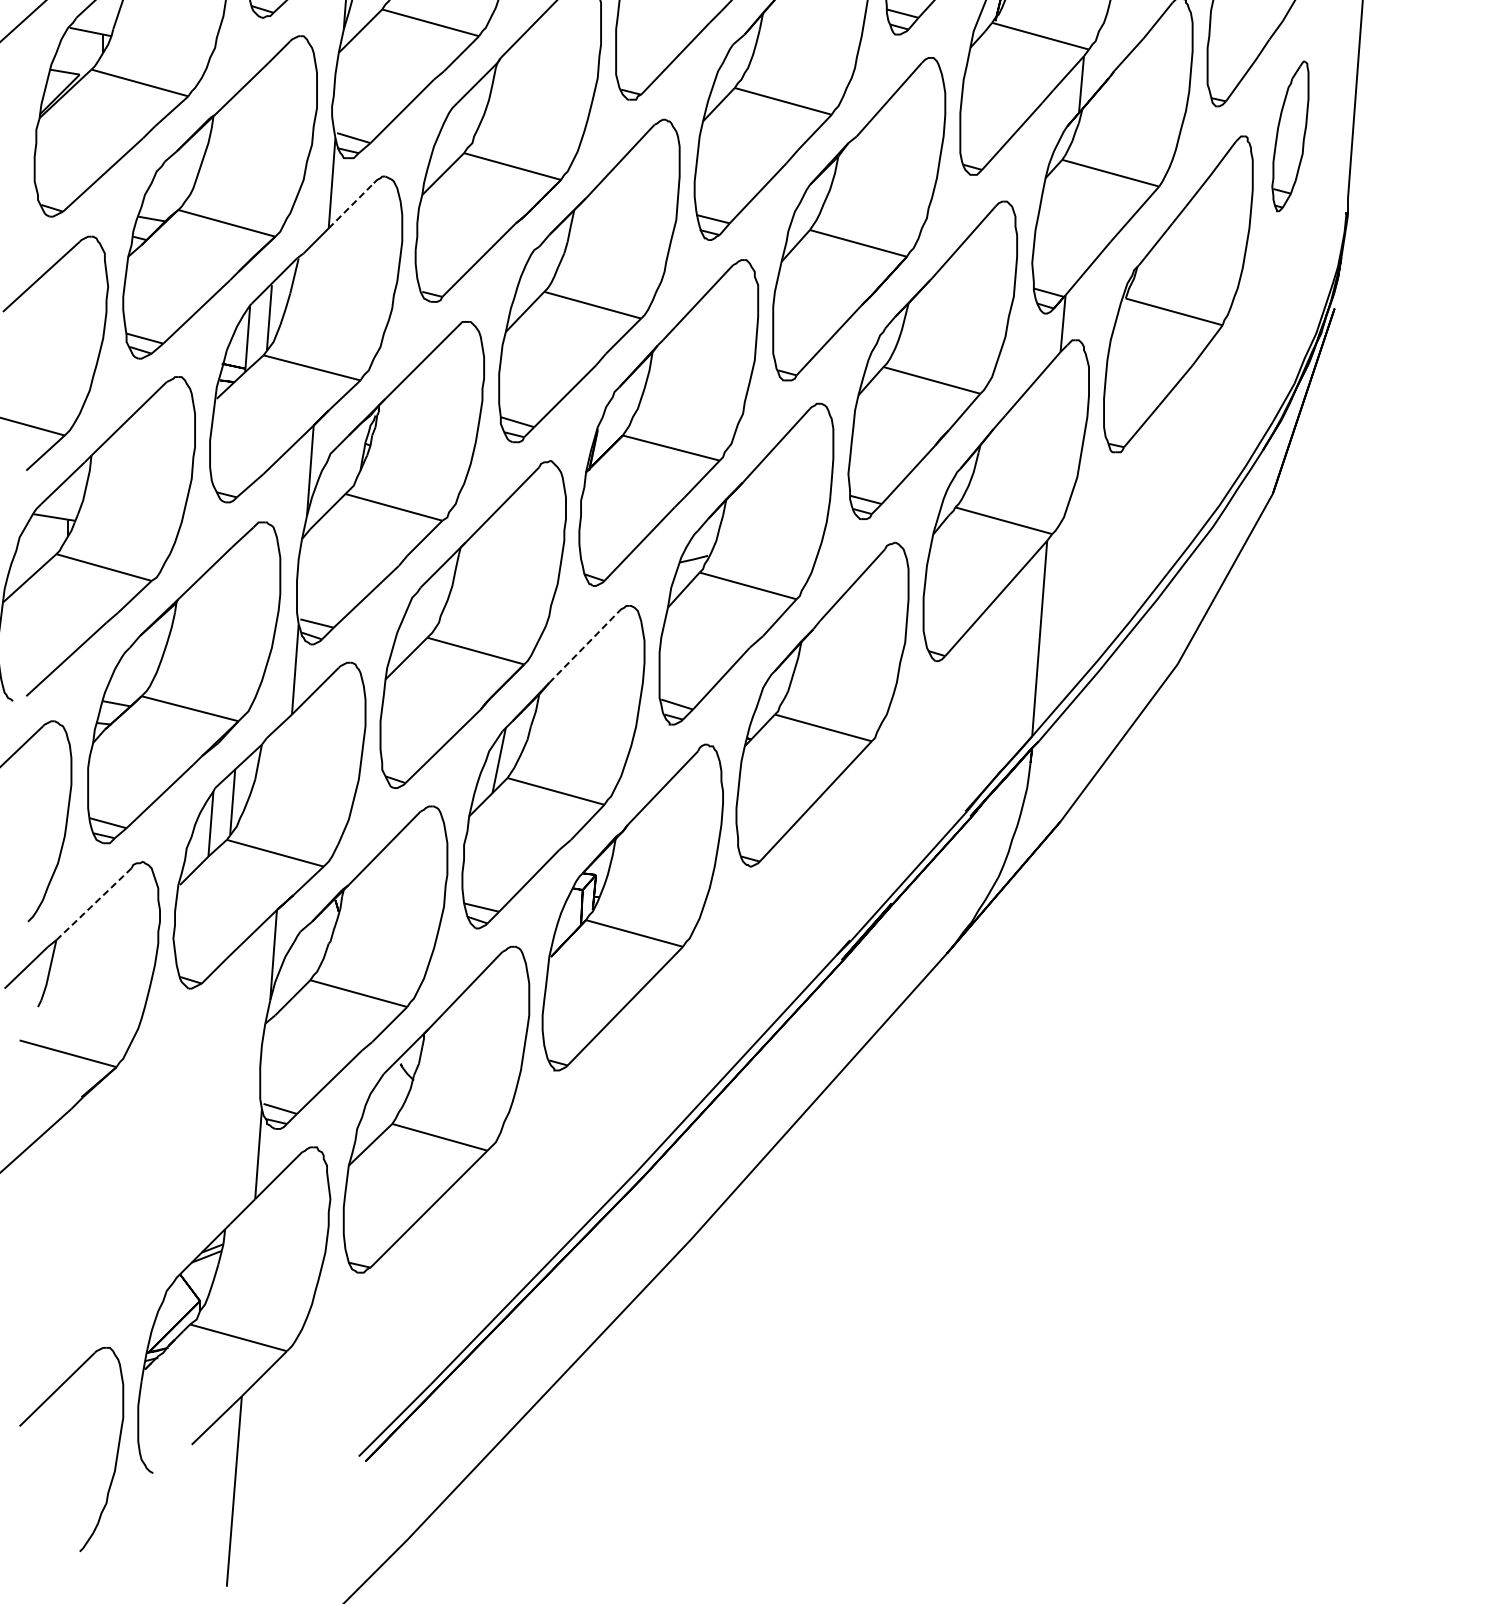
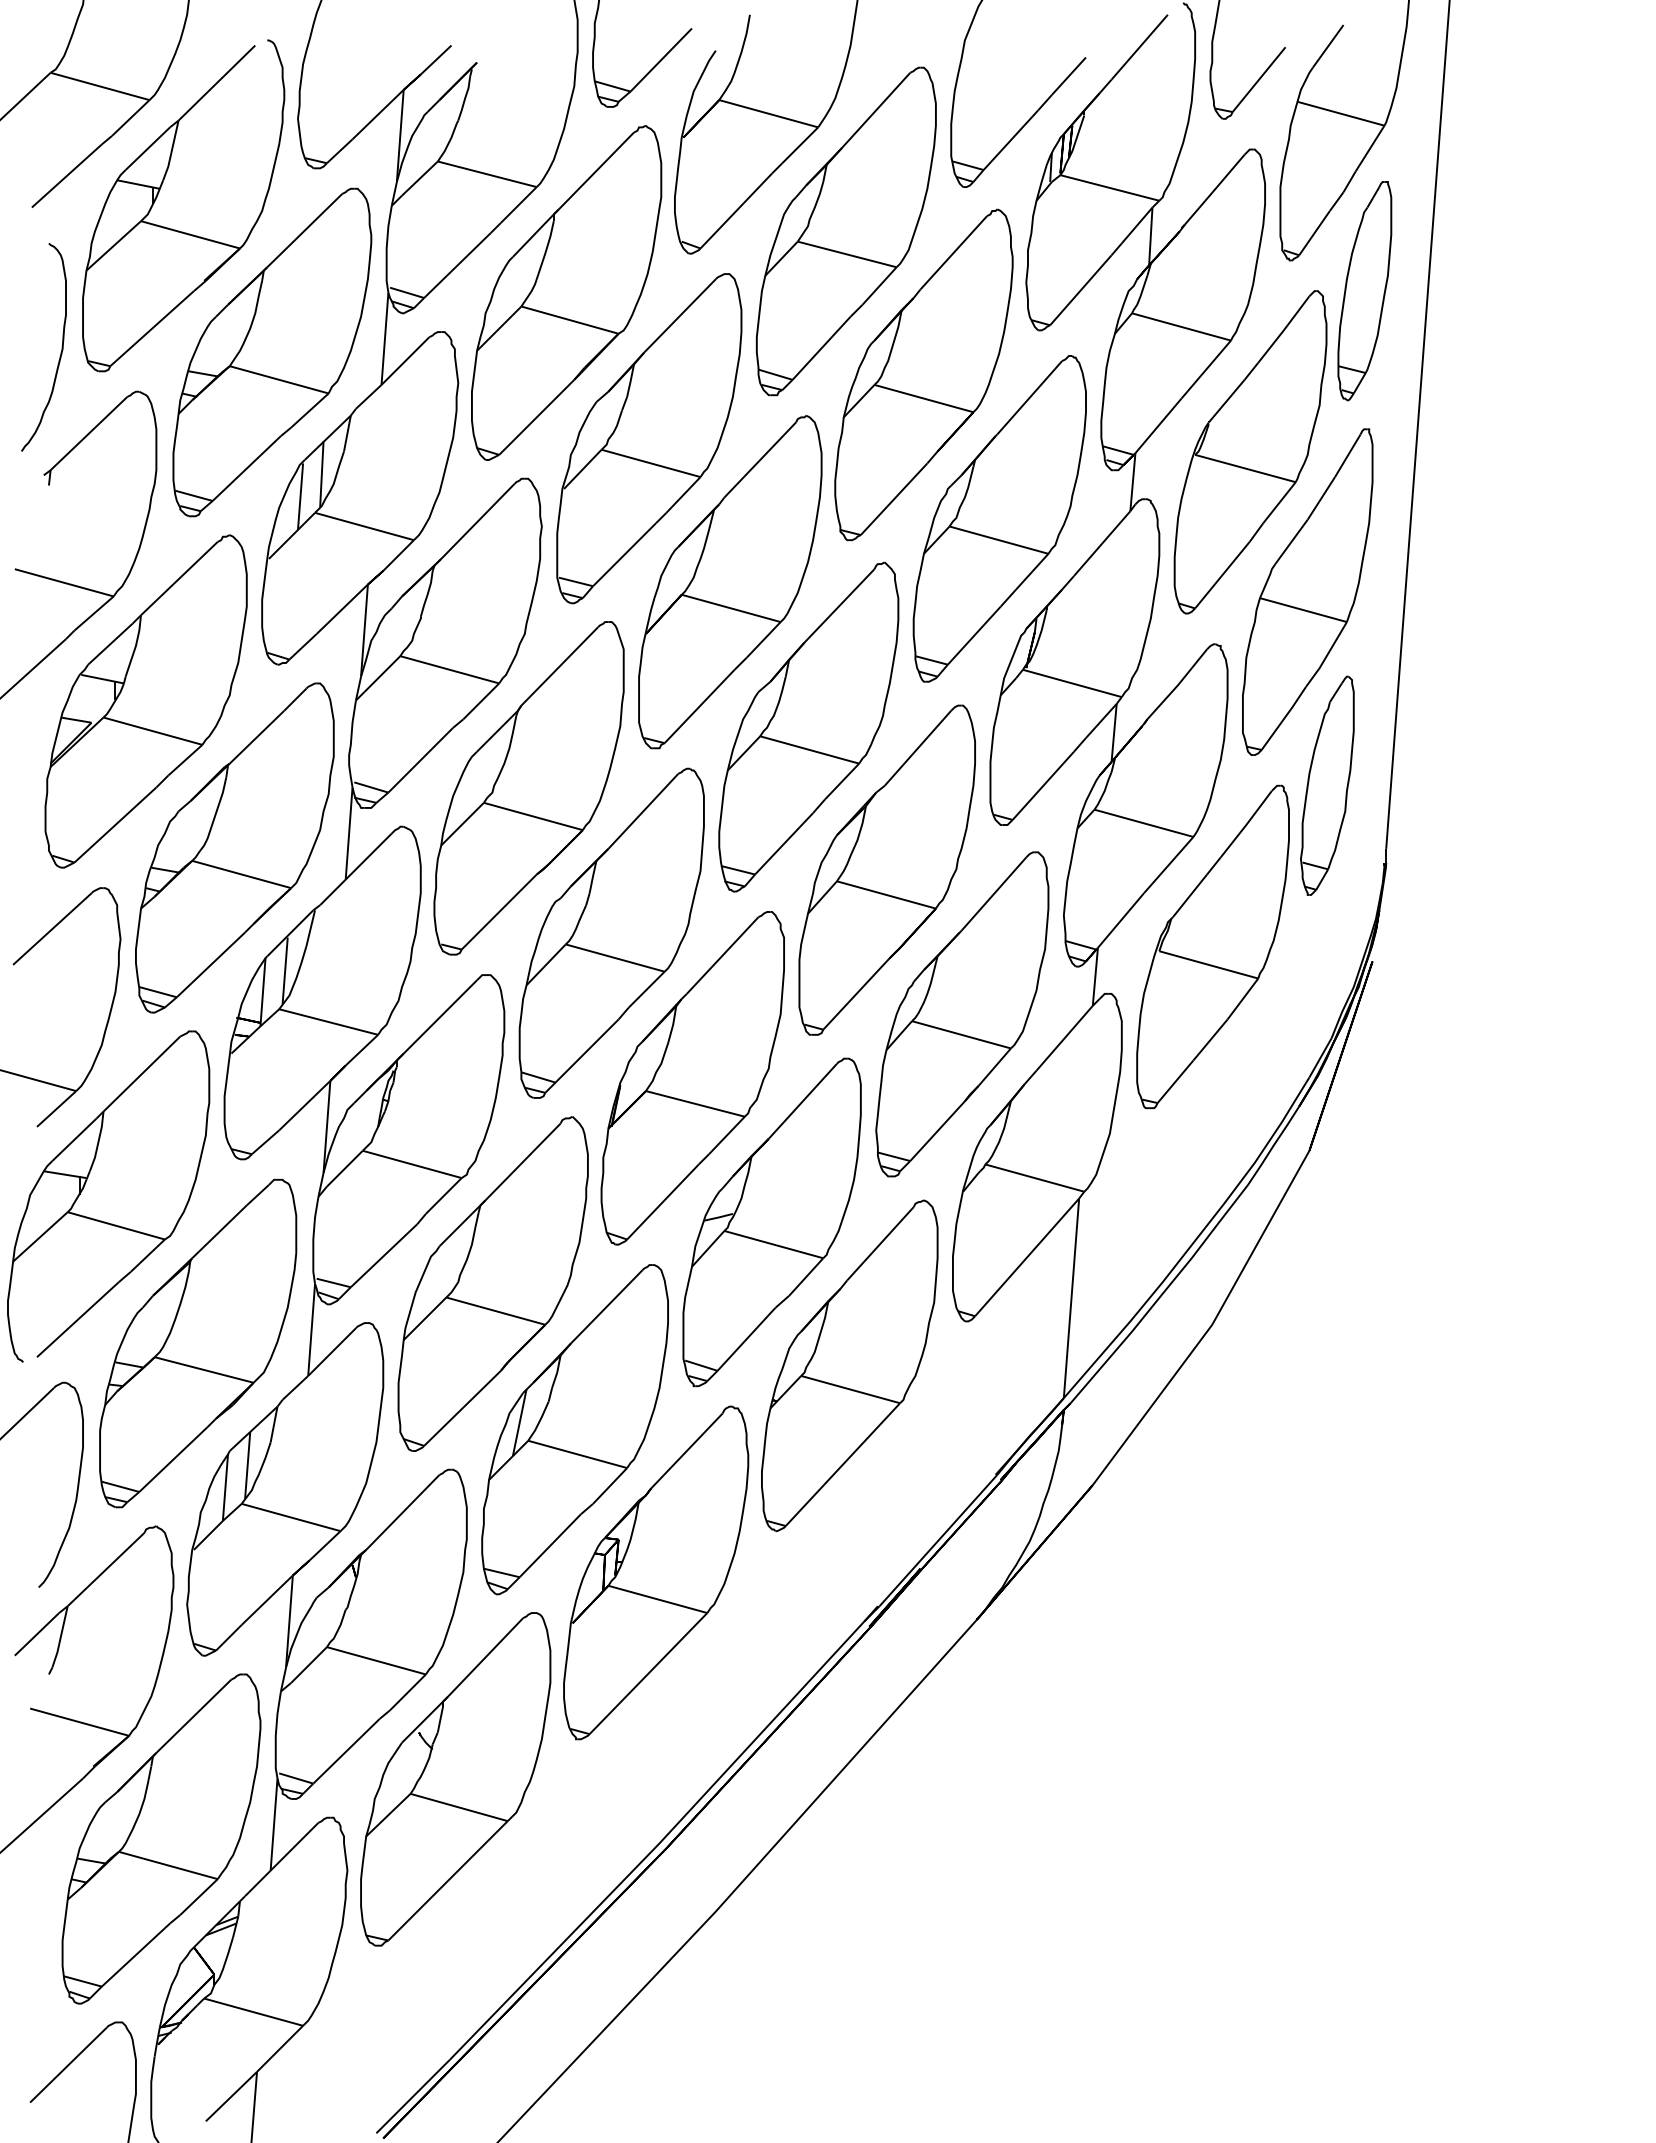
part: (1290, 136) -> (1327, 785), size x1.43
line: (351, 205) -> (368, 856), dashed -> solid
line: (585, 646) -> (607, 1306), dashed -> solid
line: (94, 904) -> (106, 1569), dashed -> solid
part: (148, 1167) -> (161, 1838), added

